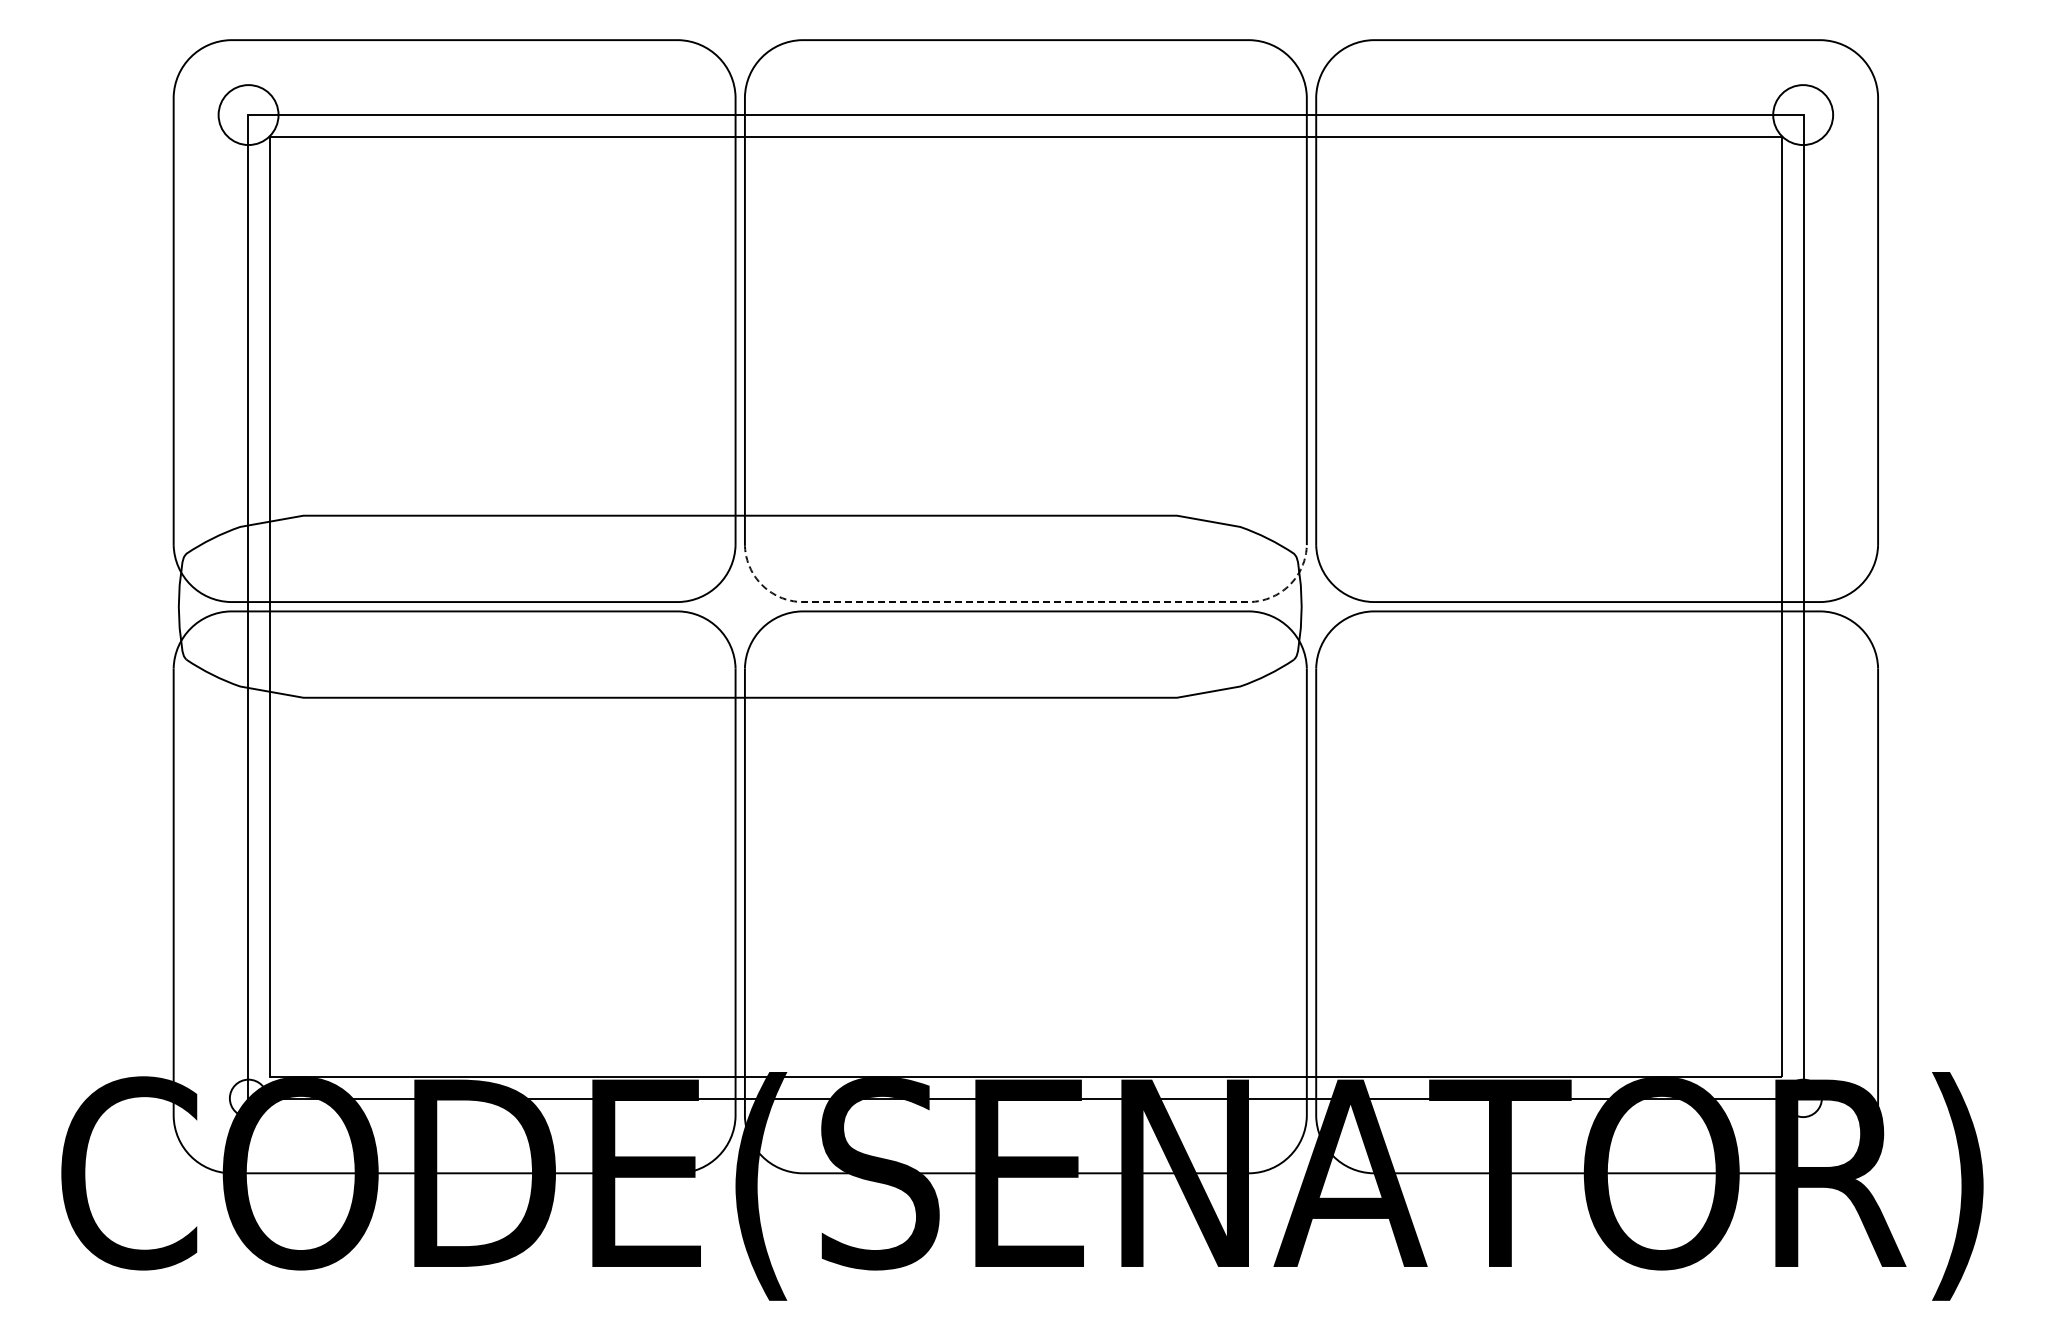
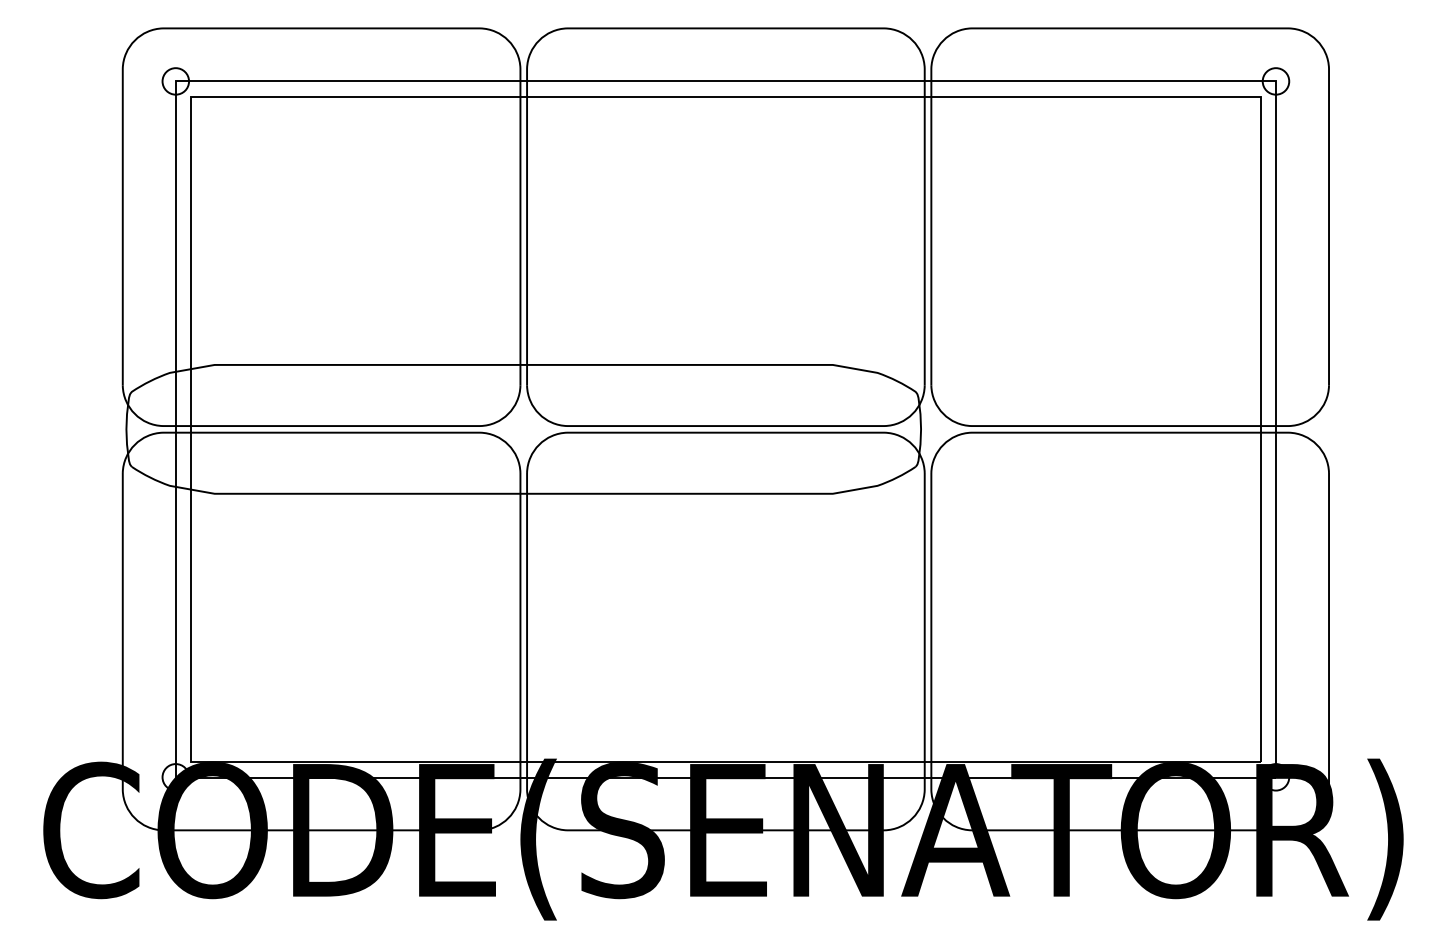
circle: (248, 114) -> (175, 81), size x0.62
circle: (1802, 114) -> (1275, 81), size x0.62
line: (1026, 602) -> (726, 426), dashed -> solid

